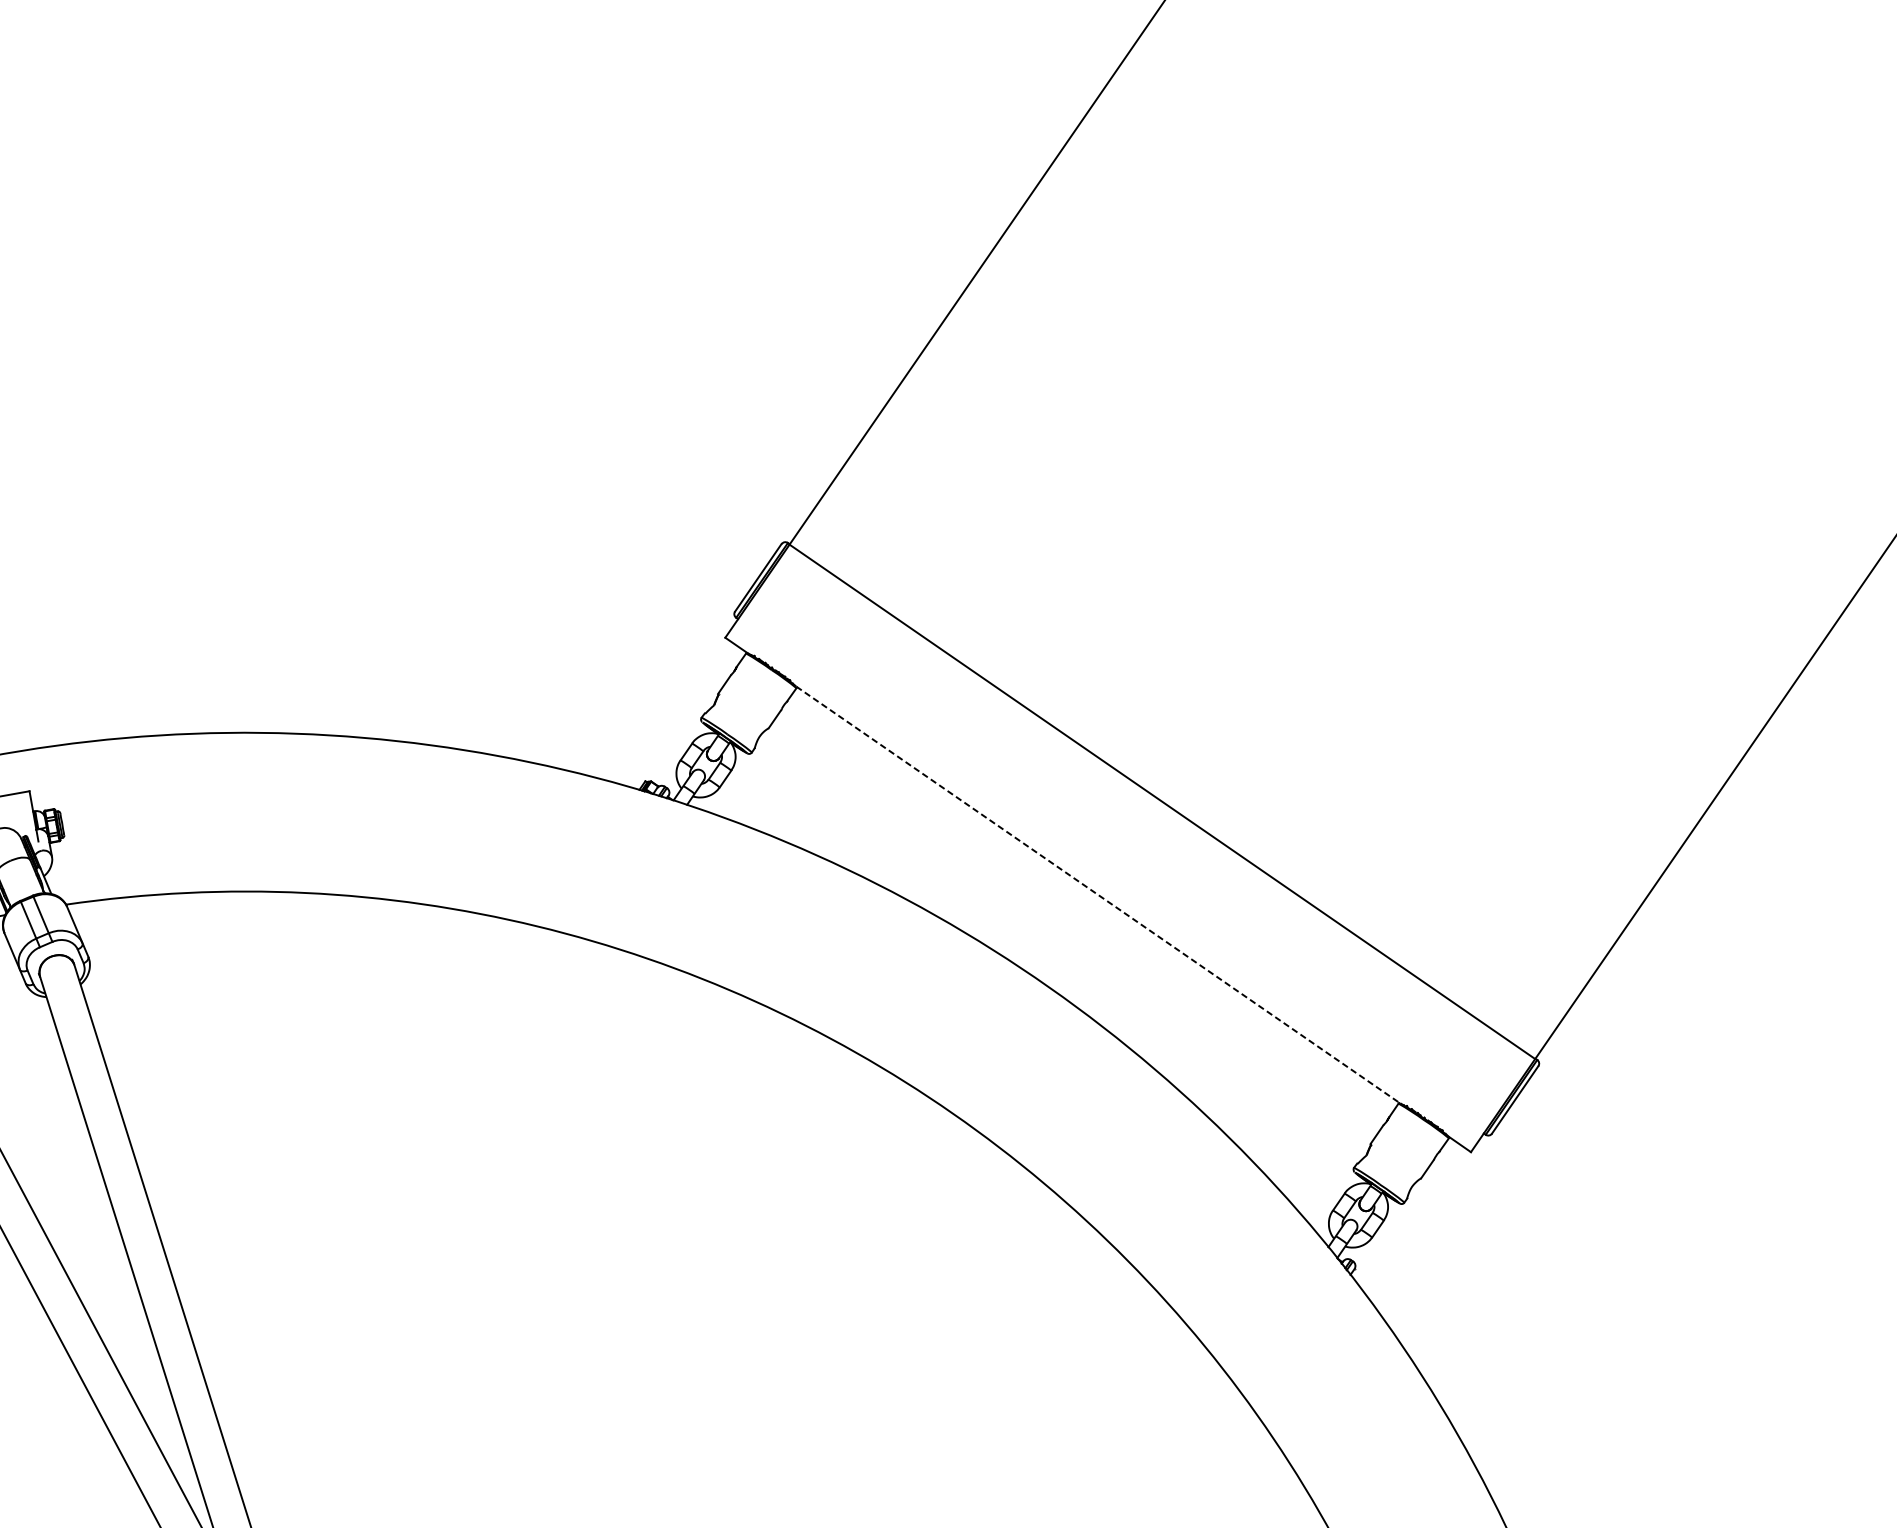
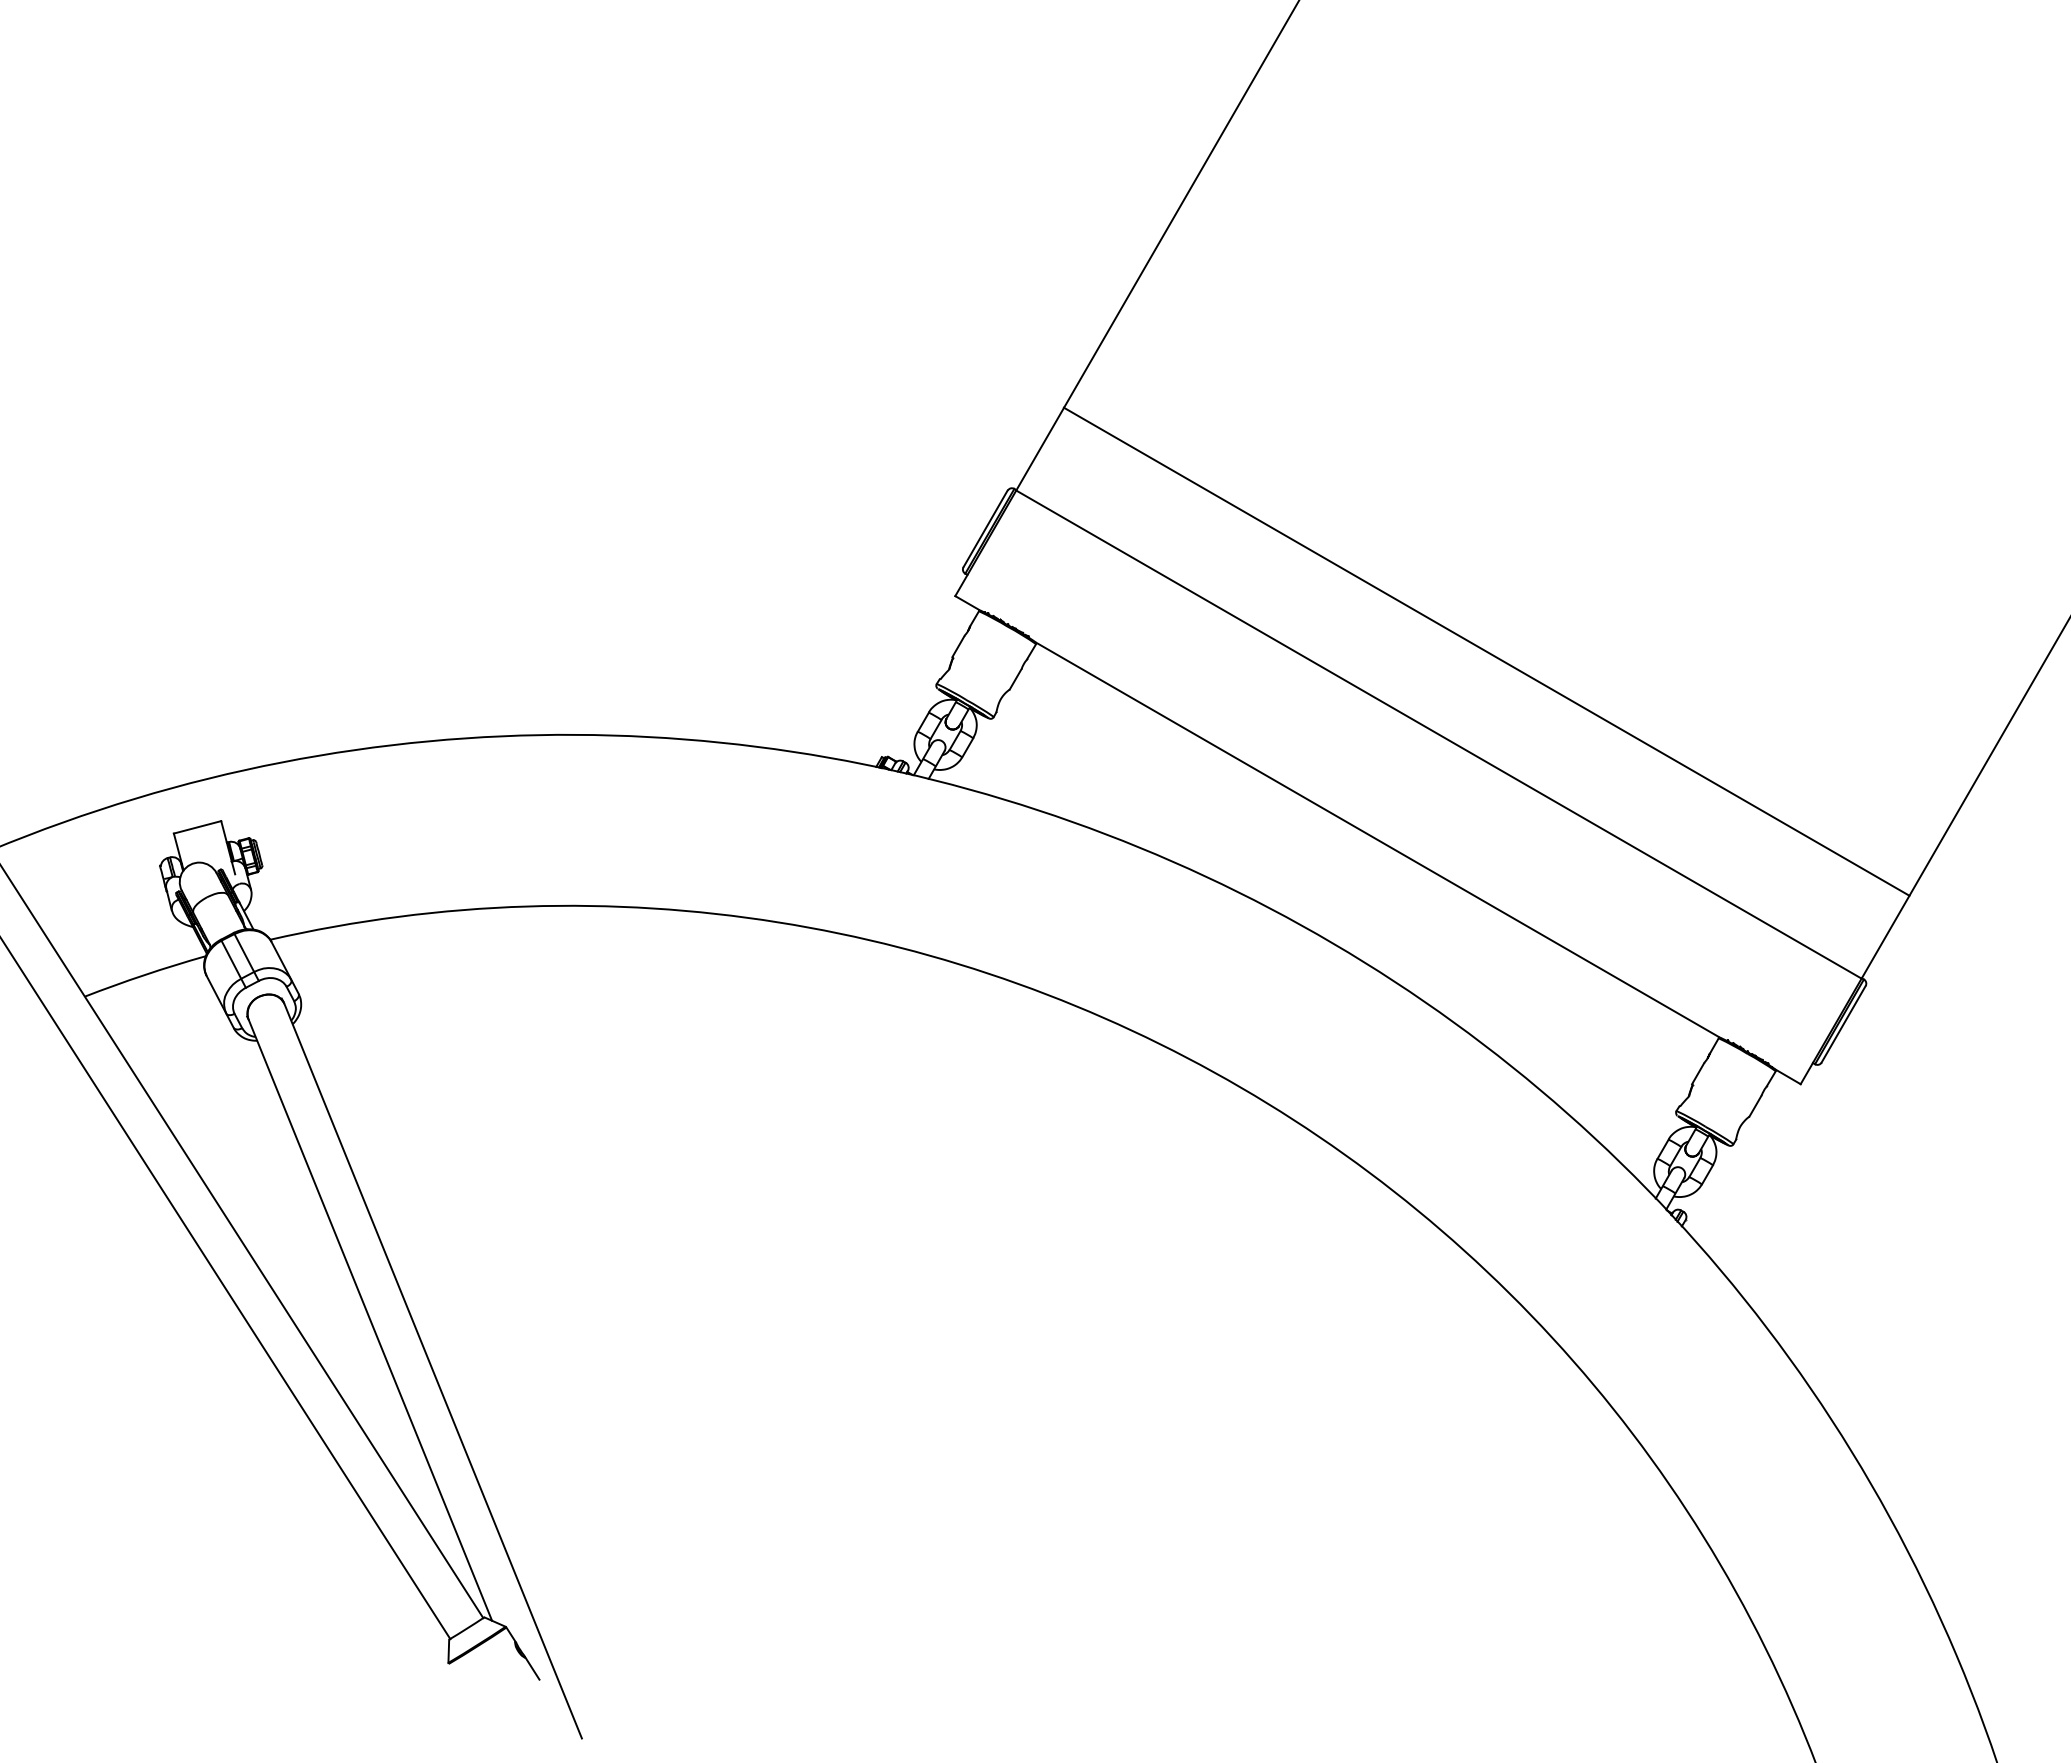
line: (1212, 728) -> (1486, 651), added
line: (1097, 895) -> (1377, 840), dashed -> solid

